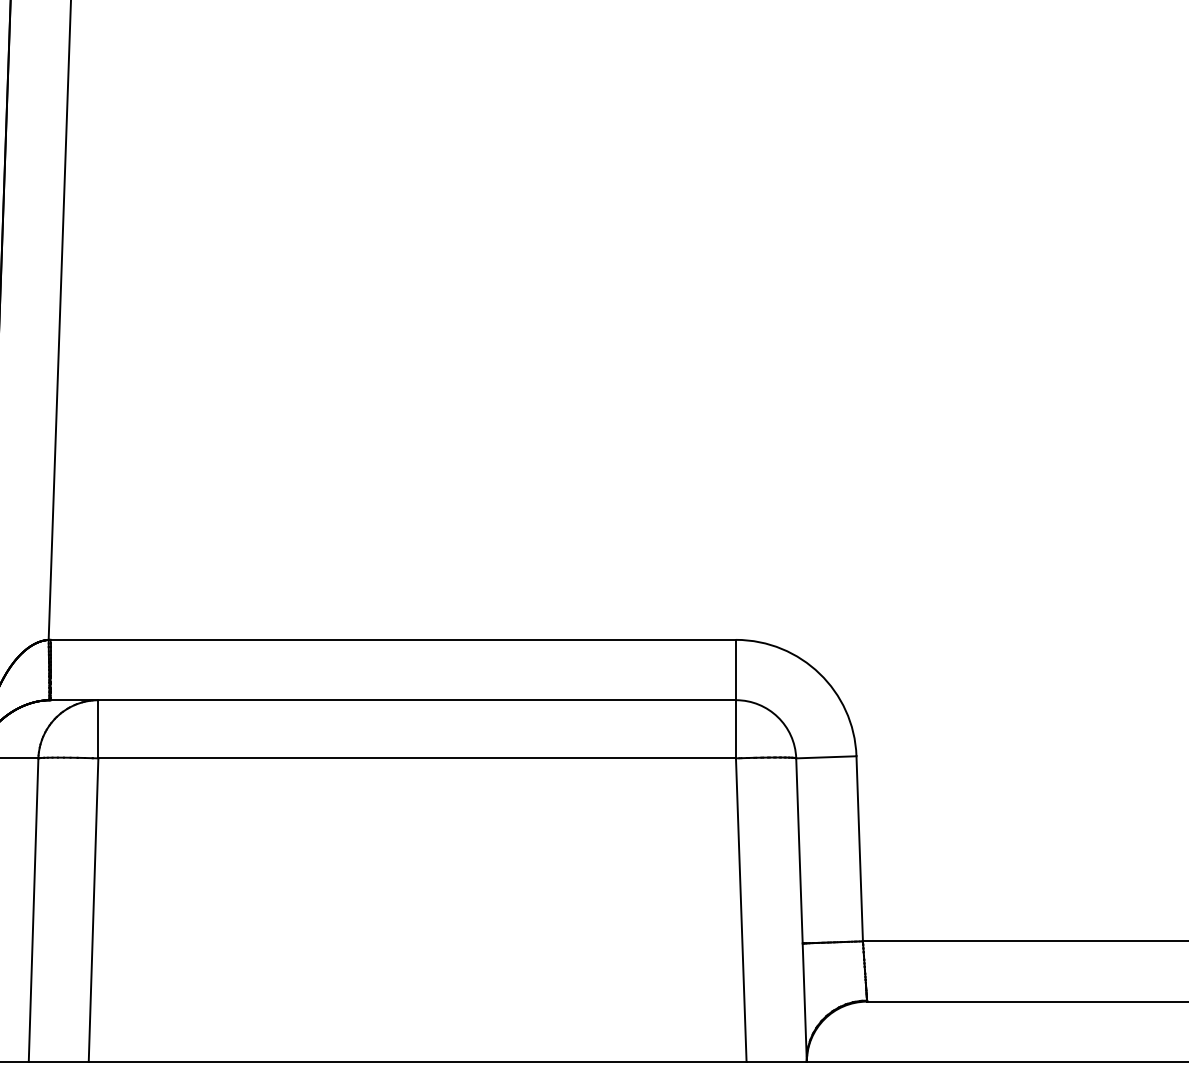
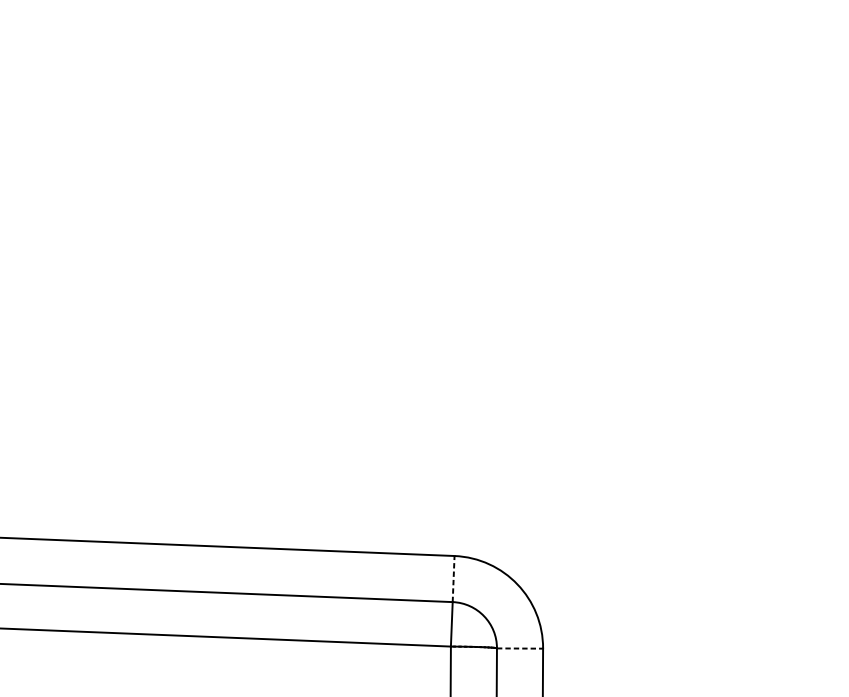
line: (735, 669) -> (453, 578), solid -> dashed
line: (826, 757) -> (520, 648), solid -> dashed

